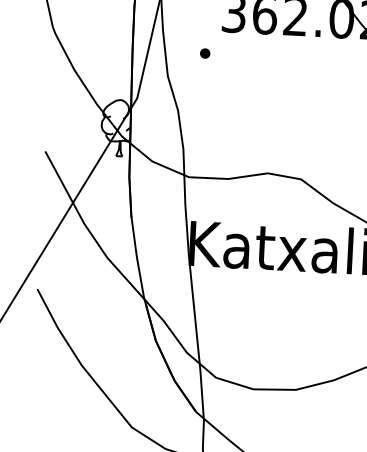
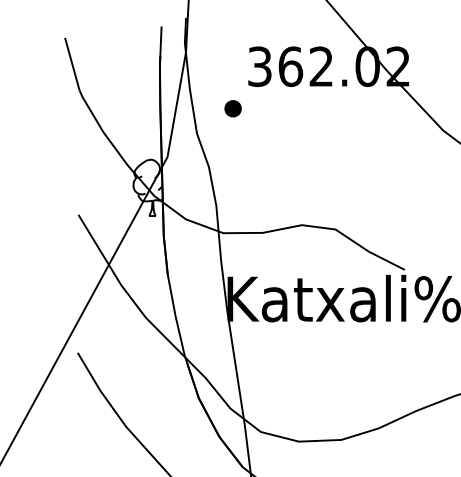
part: (204, 53) -> (232, 108), size x1.67

